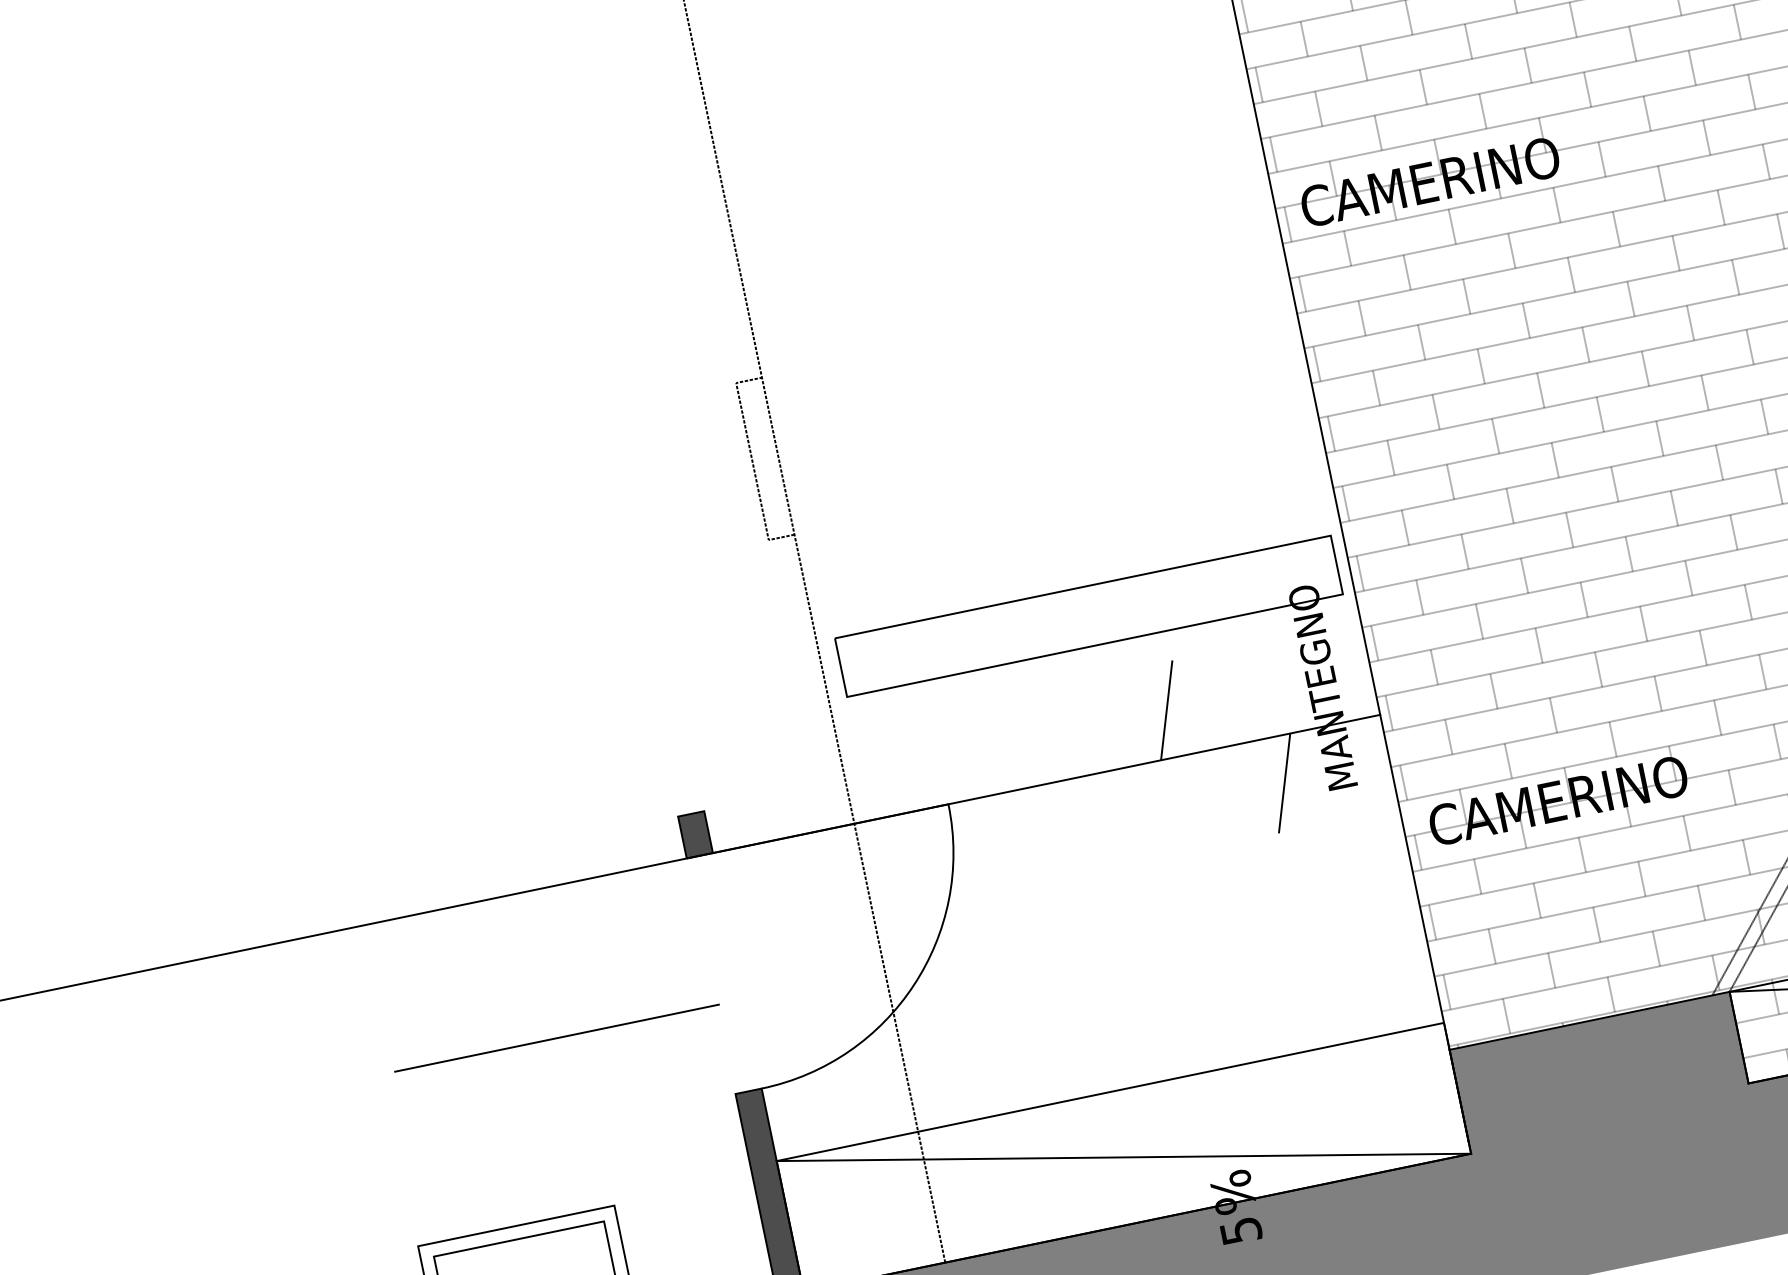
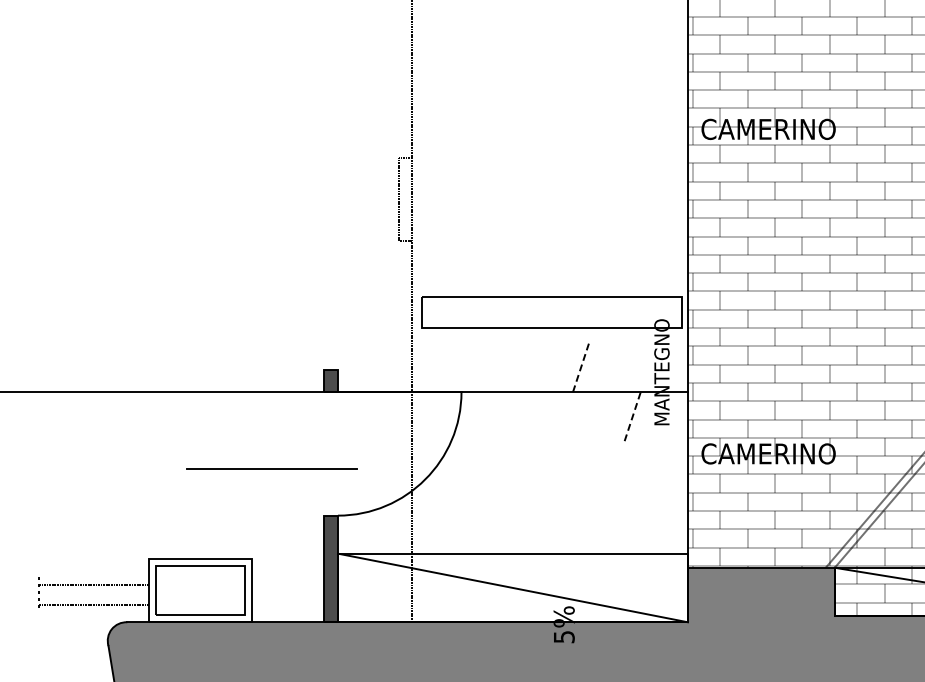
line: (1167, 709) -> (581, 367), solid -> dashed
line: (1284, 783) -> (632, 416), solid -> dashed
line: (555, 1037) -> (271, 468), moved

